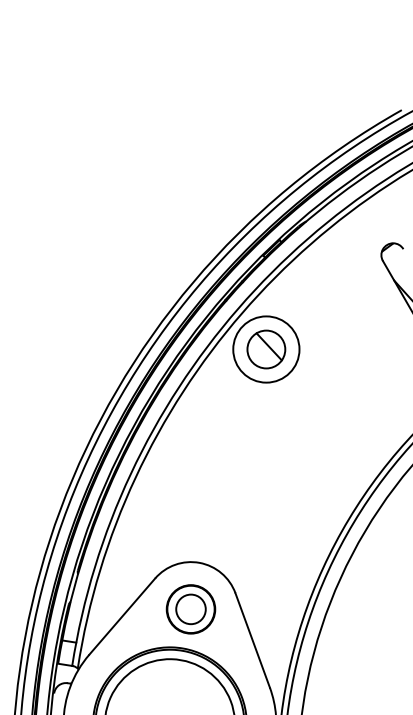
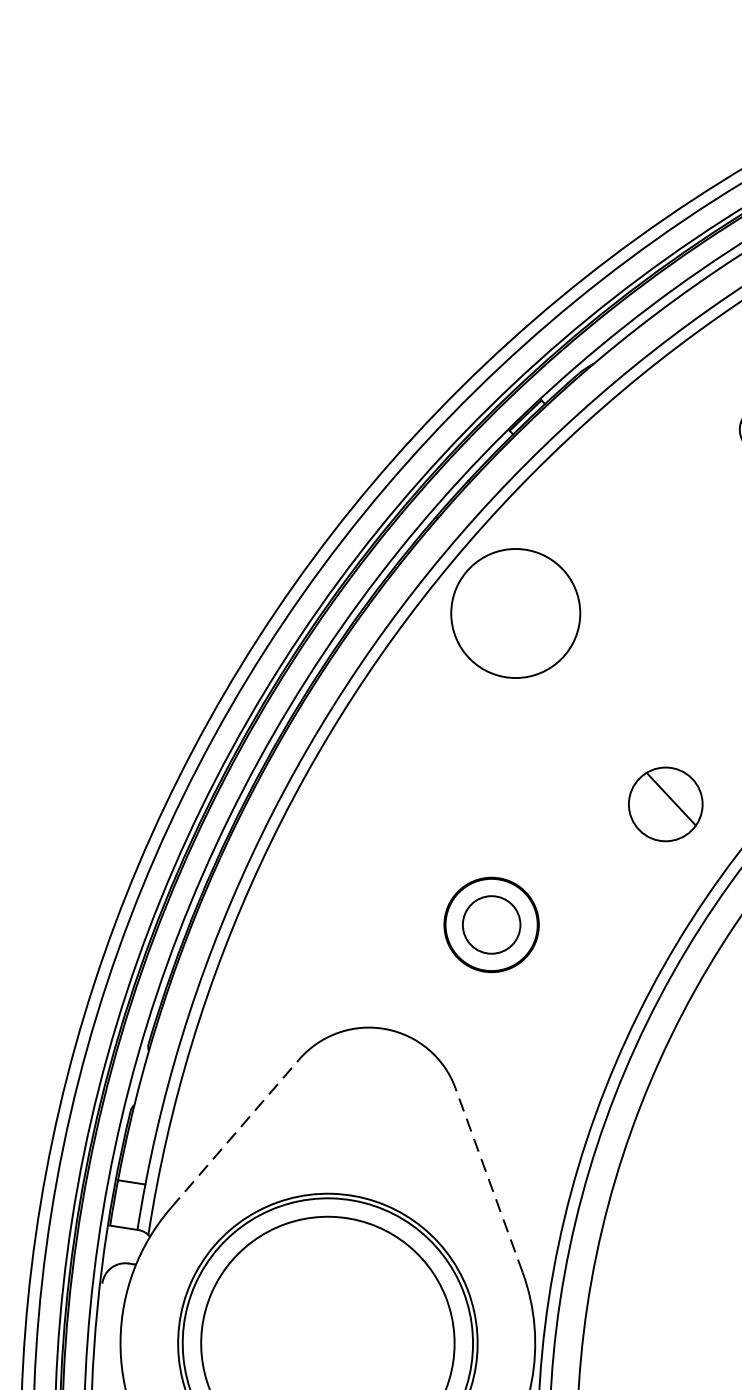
part: (266, 349) -> (665, 804), moved
part: (190, 609) -> (490, 925), moved
line: (122, 616) -> (235, 1133), solid -> dashed
line: (252, 640) -> (488, 1180), solid -> dashed

